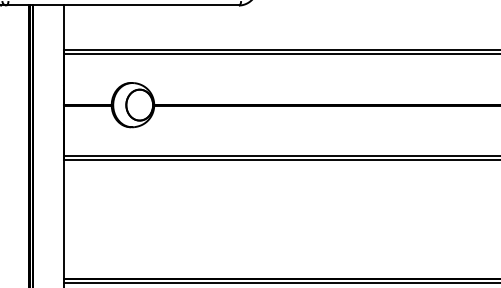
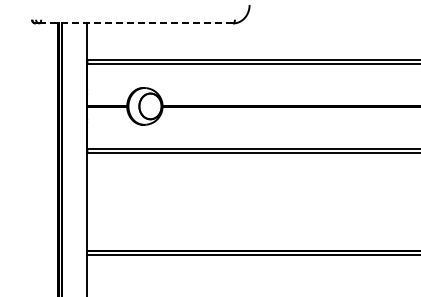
line: (122, 5) -> (136, 23), solid -> dashed

